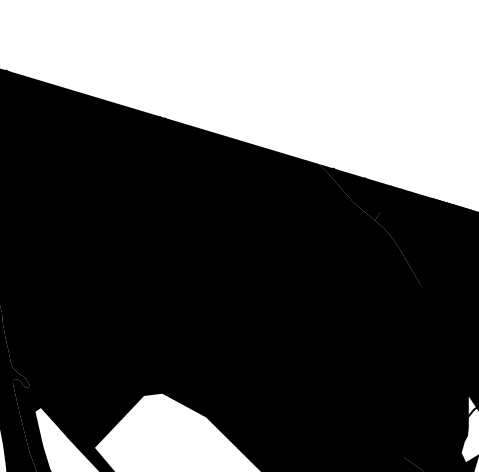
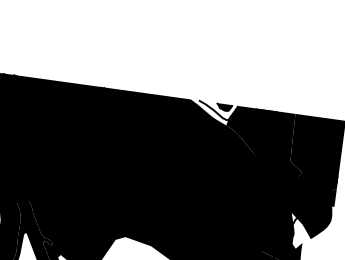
fill: (357, 194) -> (214, 112), removed

